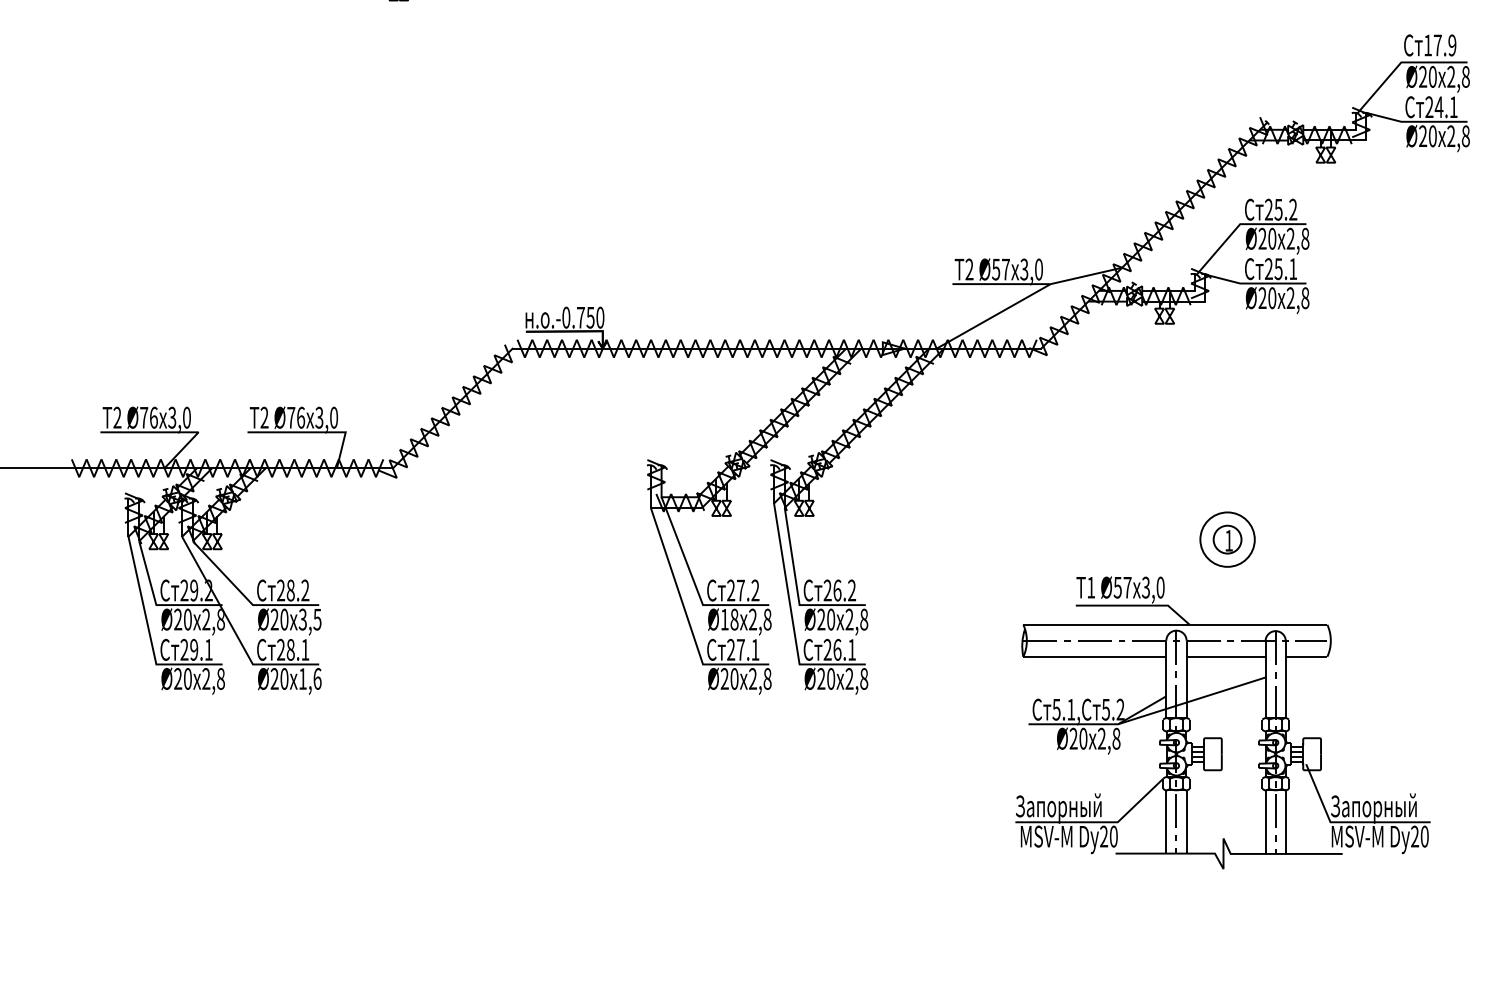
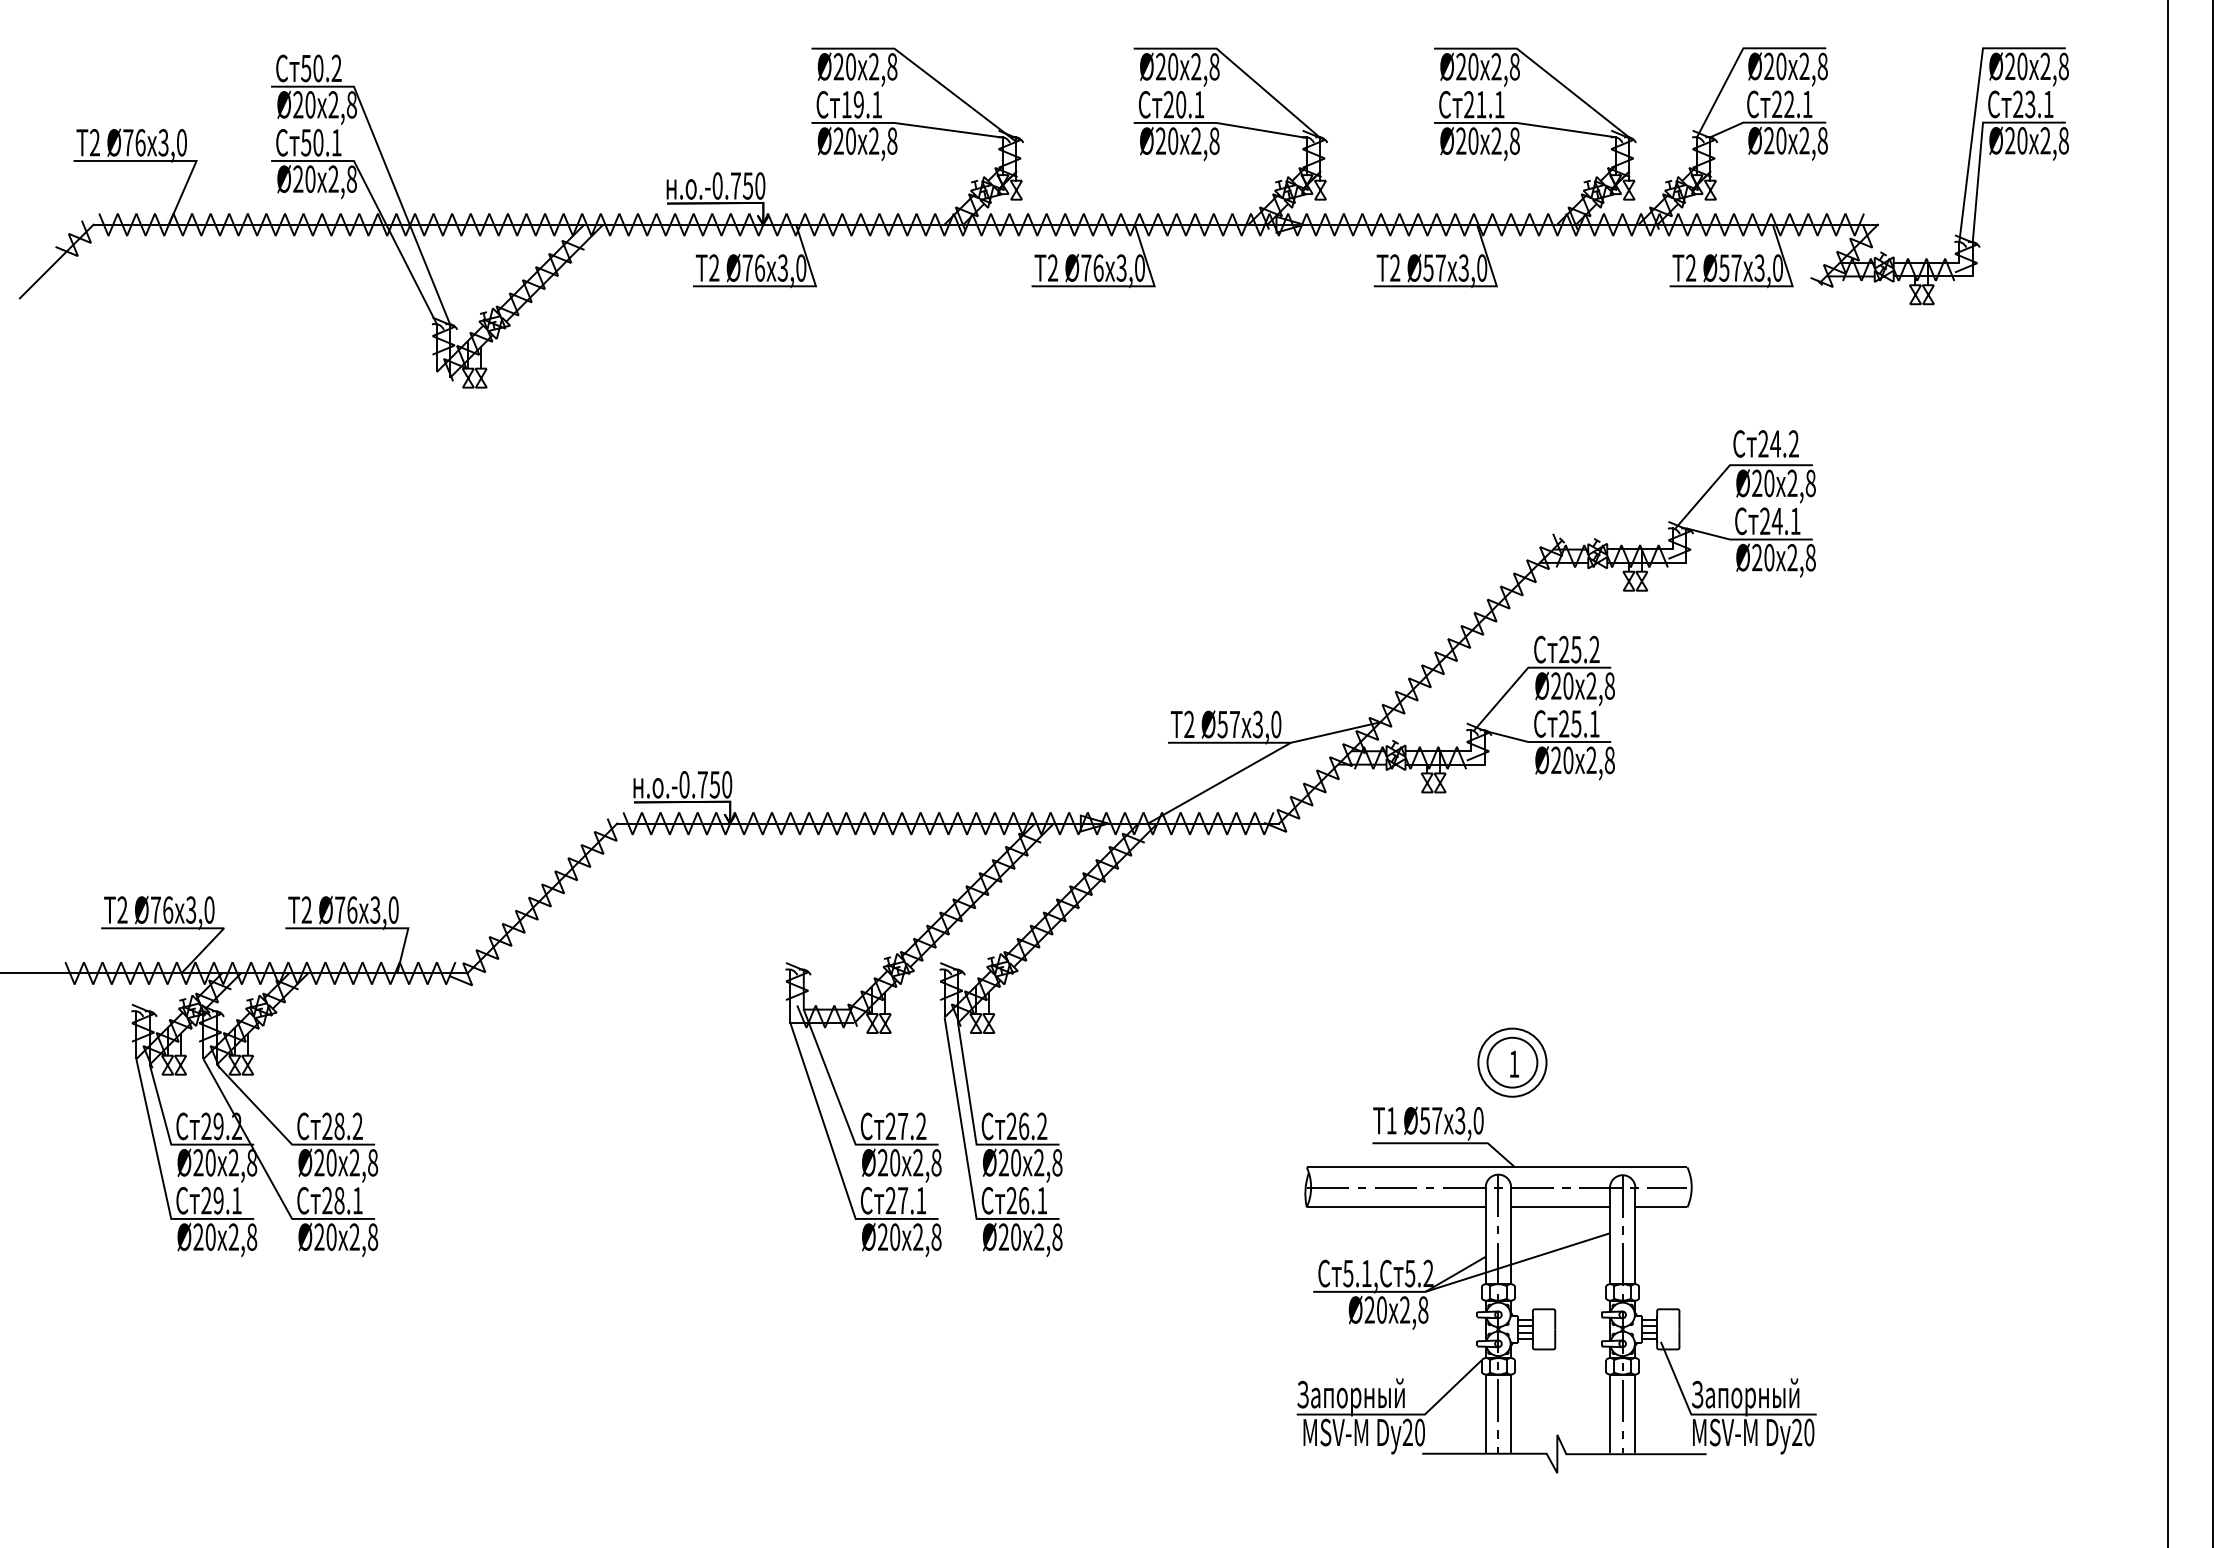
text: (1440, 45) -> (1778, 443), 17.9 -> 24.2
circle: (1227, 539) -> (1512, 1062), size x1.43
text: (309, 619) -> (363, 1162), 3,5 -> 2,8
text: (730, 619) -> (889, 1162), Ø18 -> Ø20
text: (309, 678) -> (363, 1236), 1,6 -> 2,8
part: (1222, 722) -> (1556, 1289), moved

